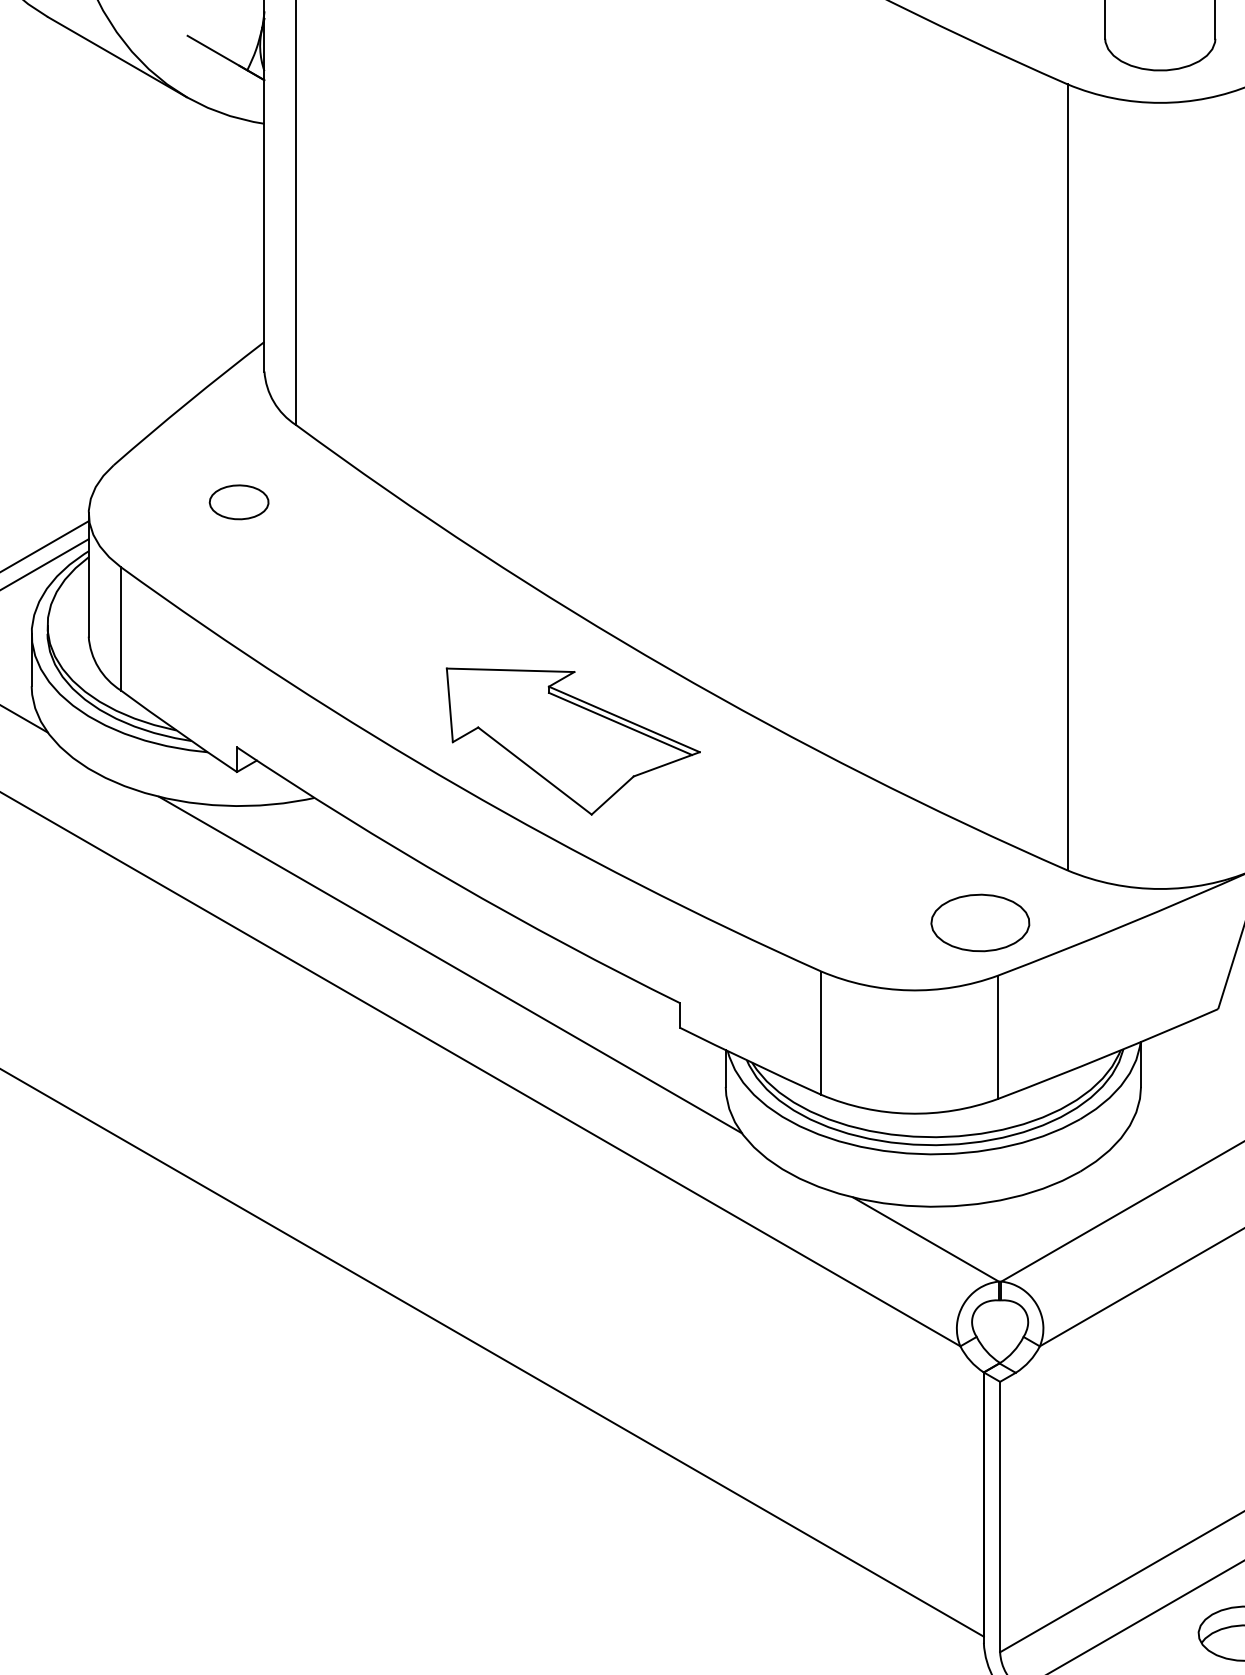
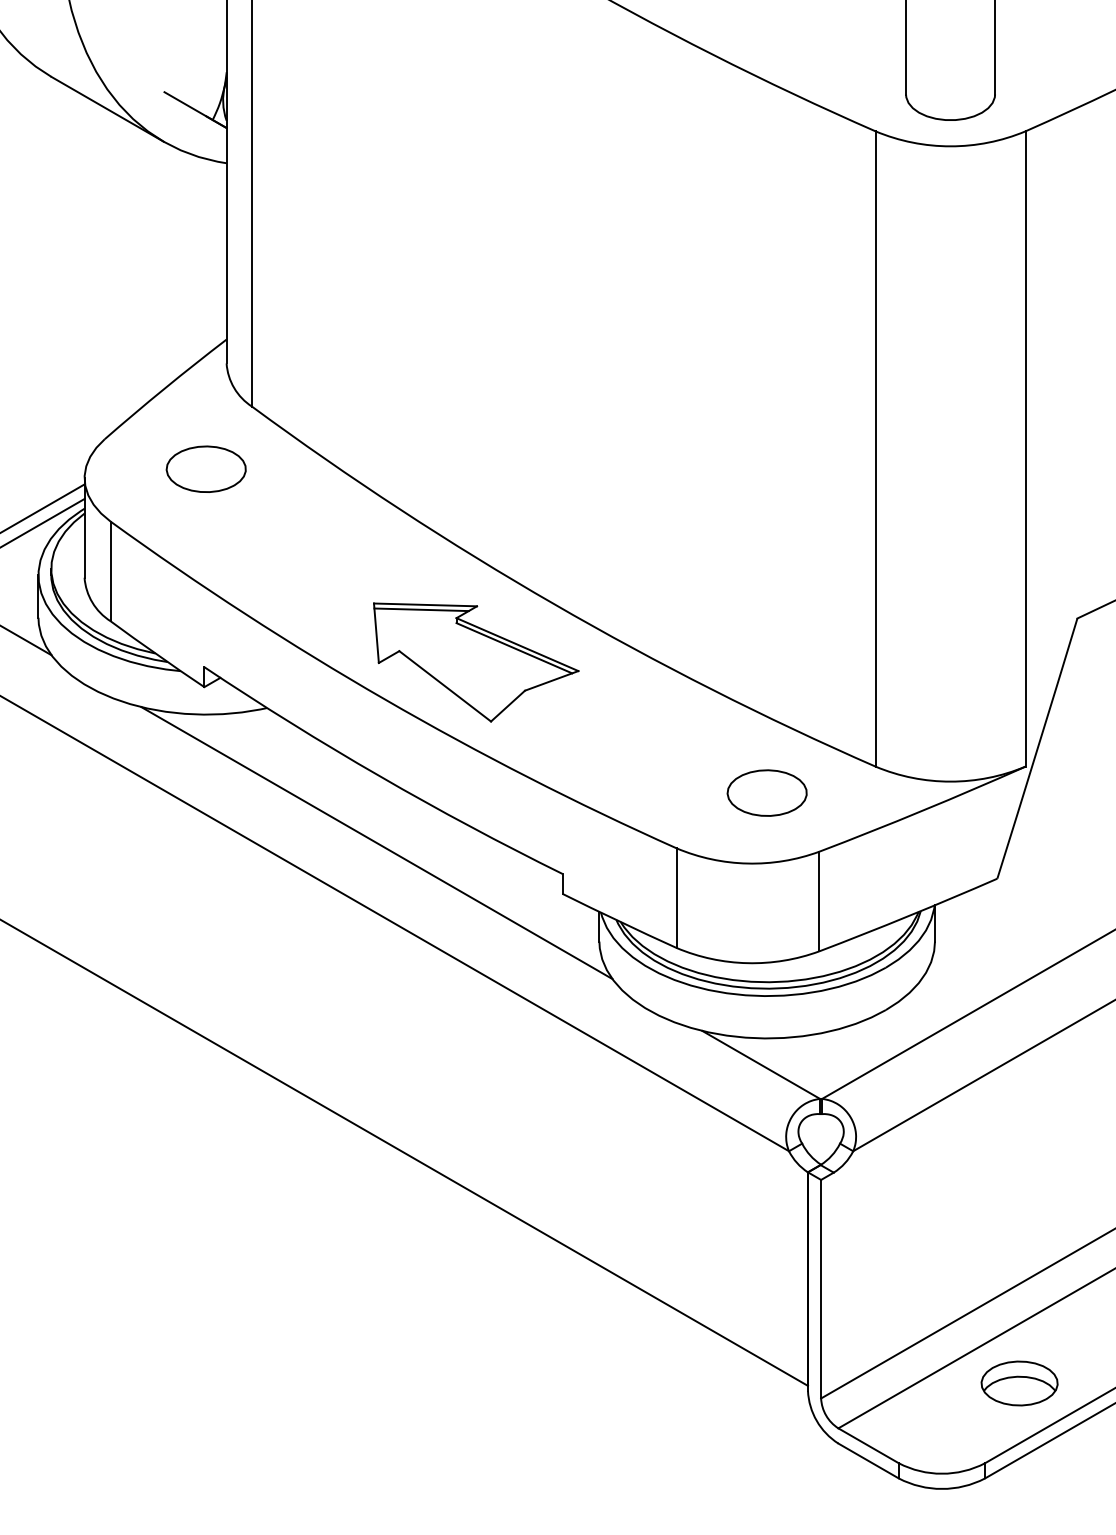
part: (238, 501) -> (205, 468), size x1.67
line: (505, 675) -> (421, 609), added
part: (979, 922) -> (766, 792), moved

